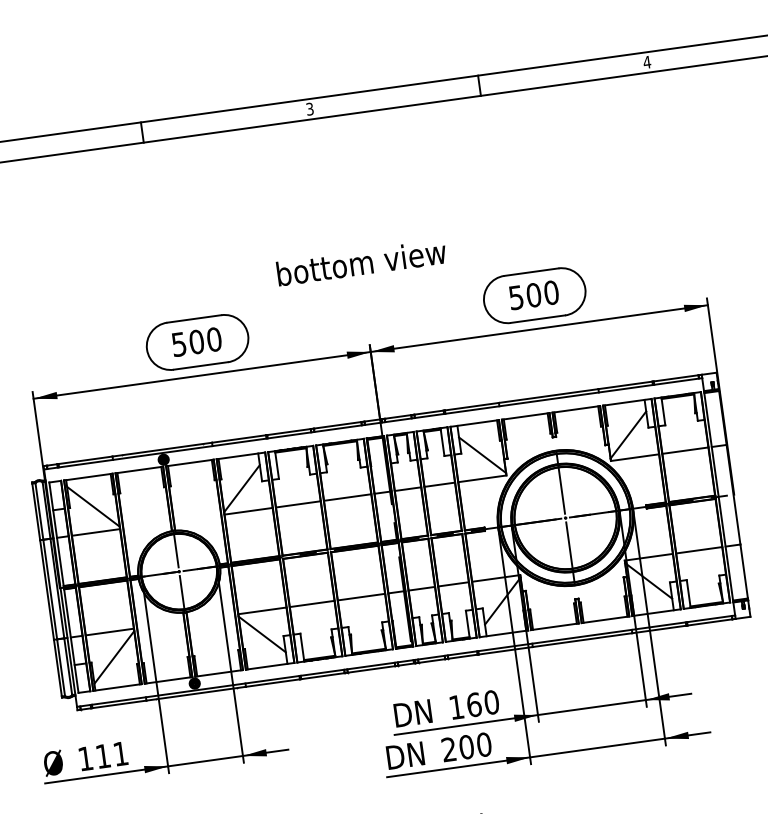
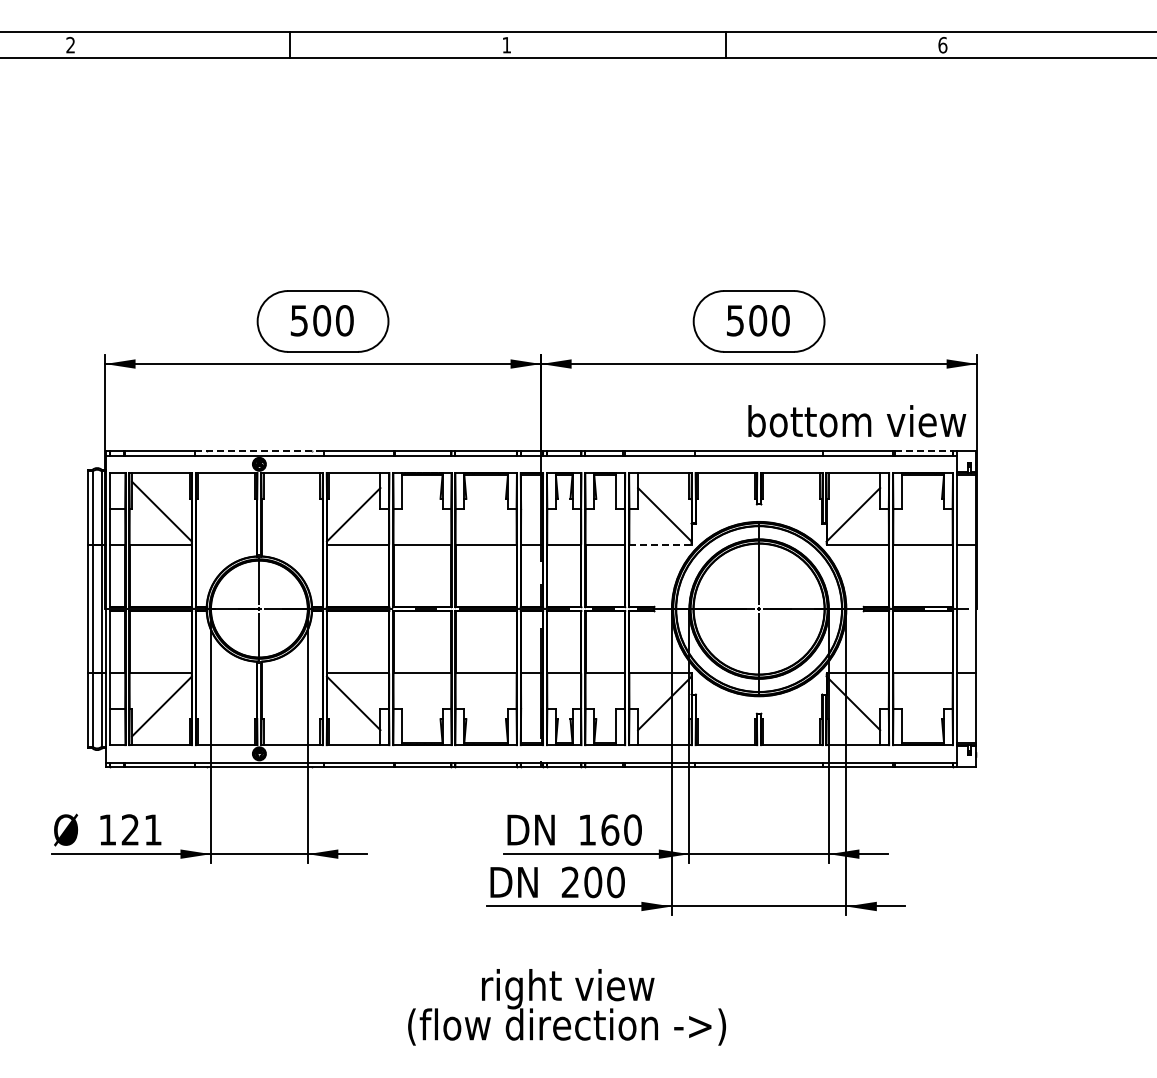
text: (646, 62) -> (942, 45), 4 -> 6
text: (309, 108) -> (506, 44), 3 -> 1
text: (361, 262) -> (857, 421), moved
line: (675, 378) -> (923, 451), solid -> dashed
line: (162, 449) -> (259, 451), solid -> dashed
line: (482, 478) -> (660, 544), solid -> dashed
text: (102, 756) -> (129, 829), 111 -> 121

